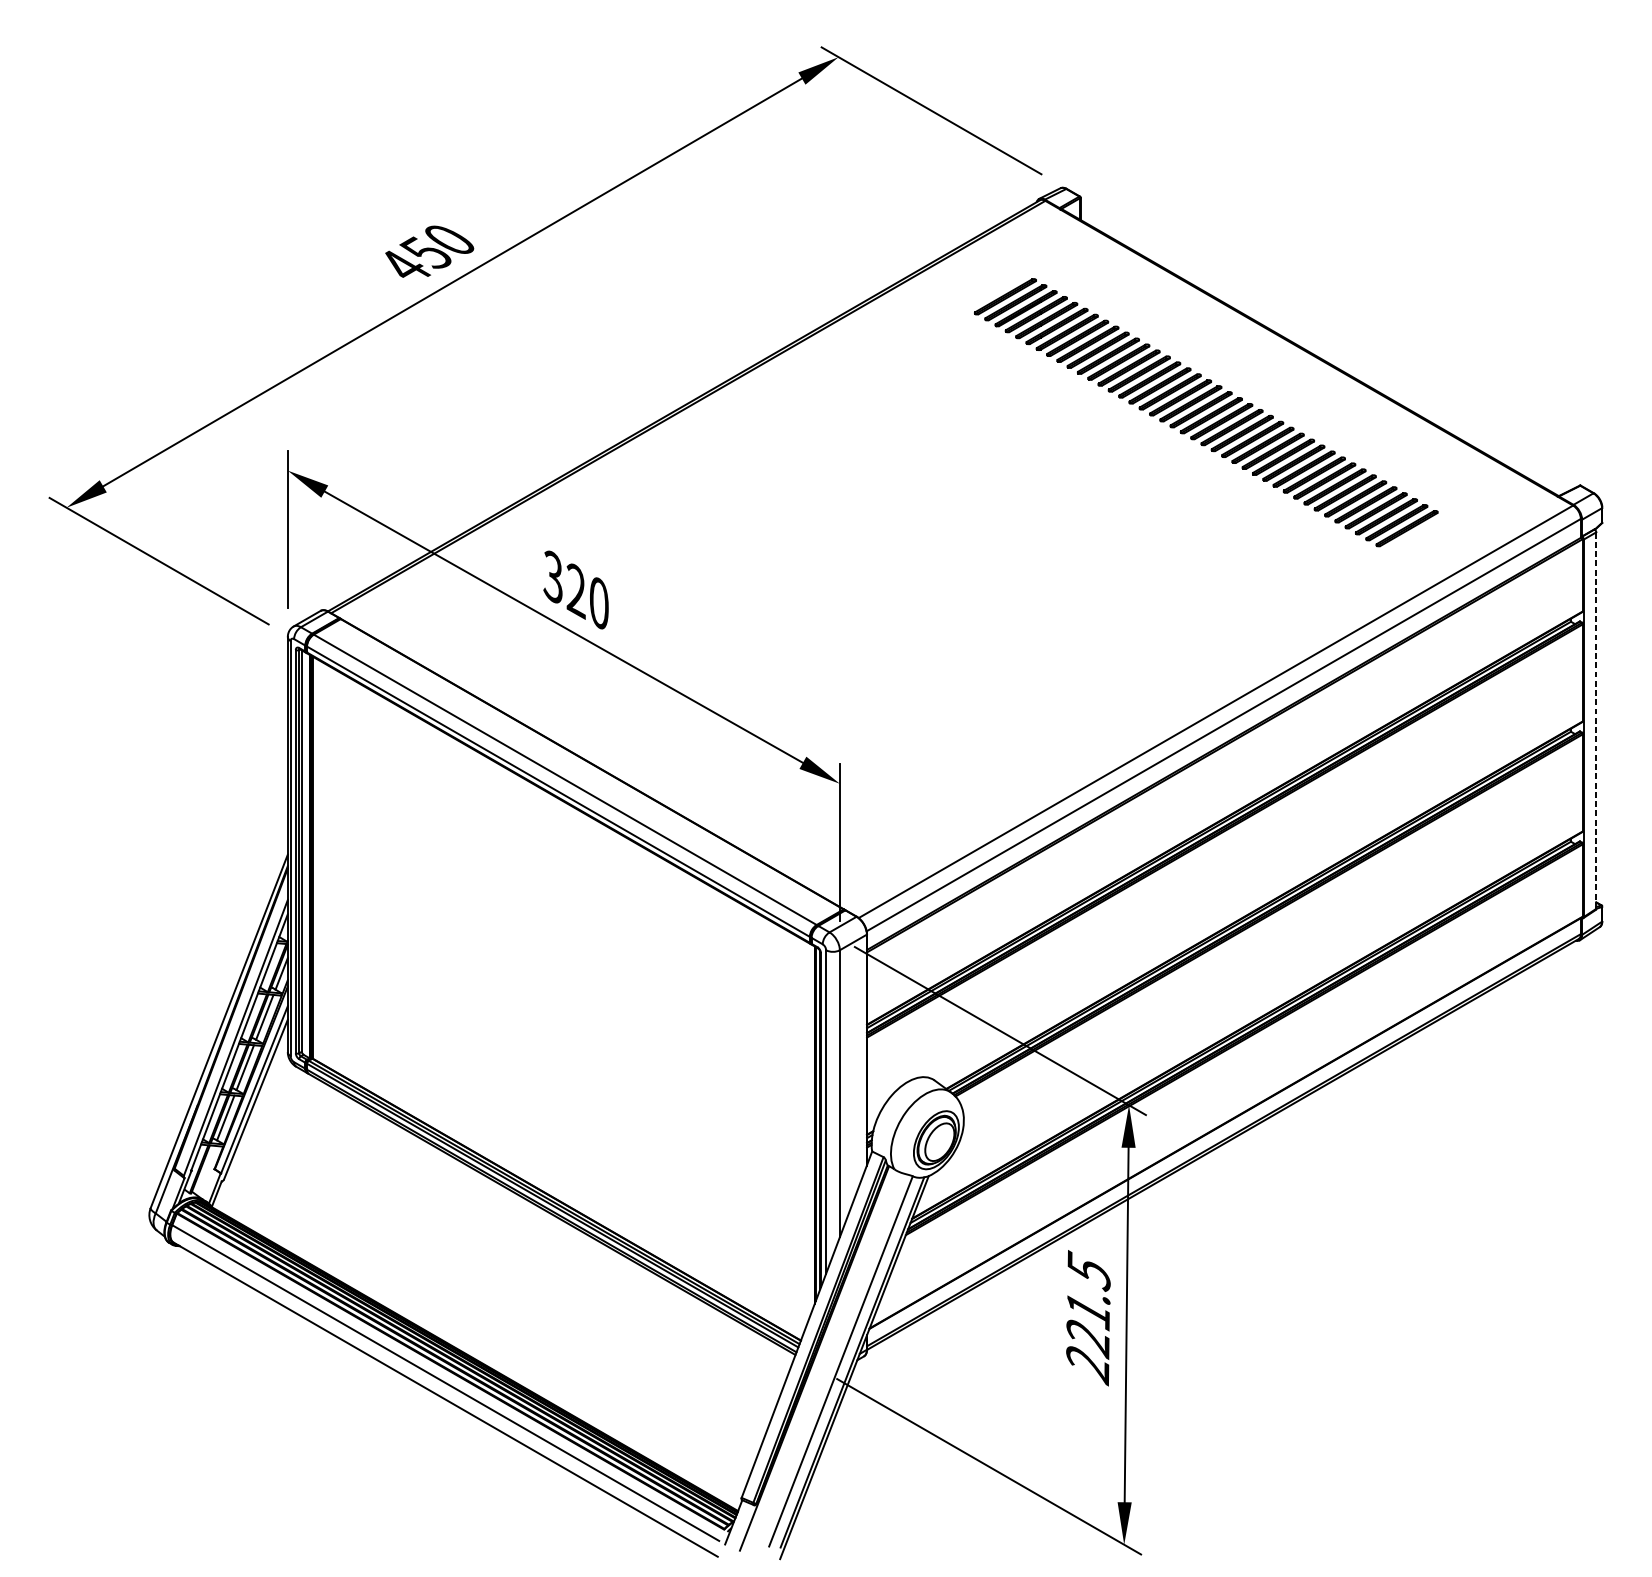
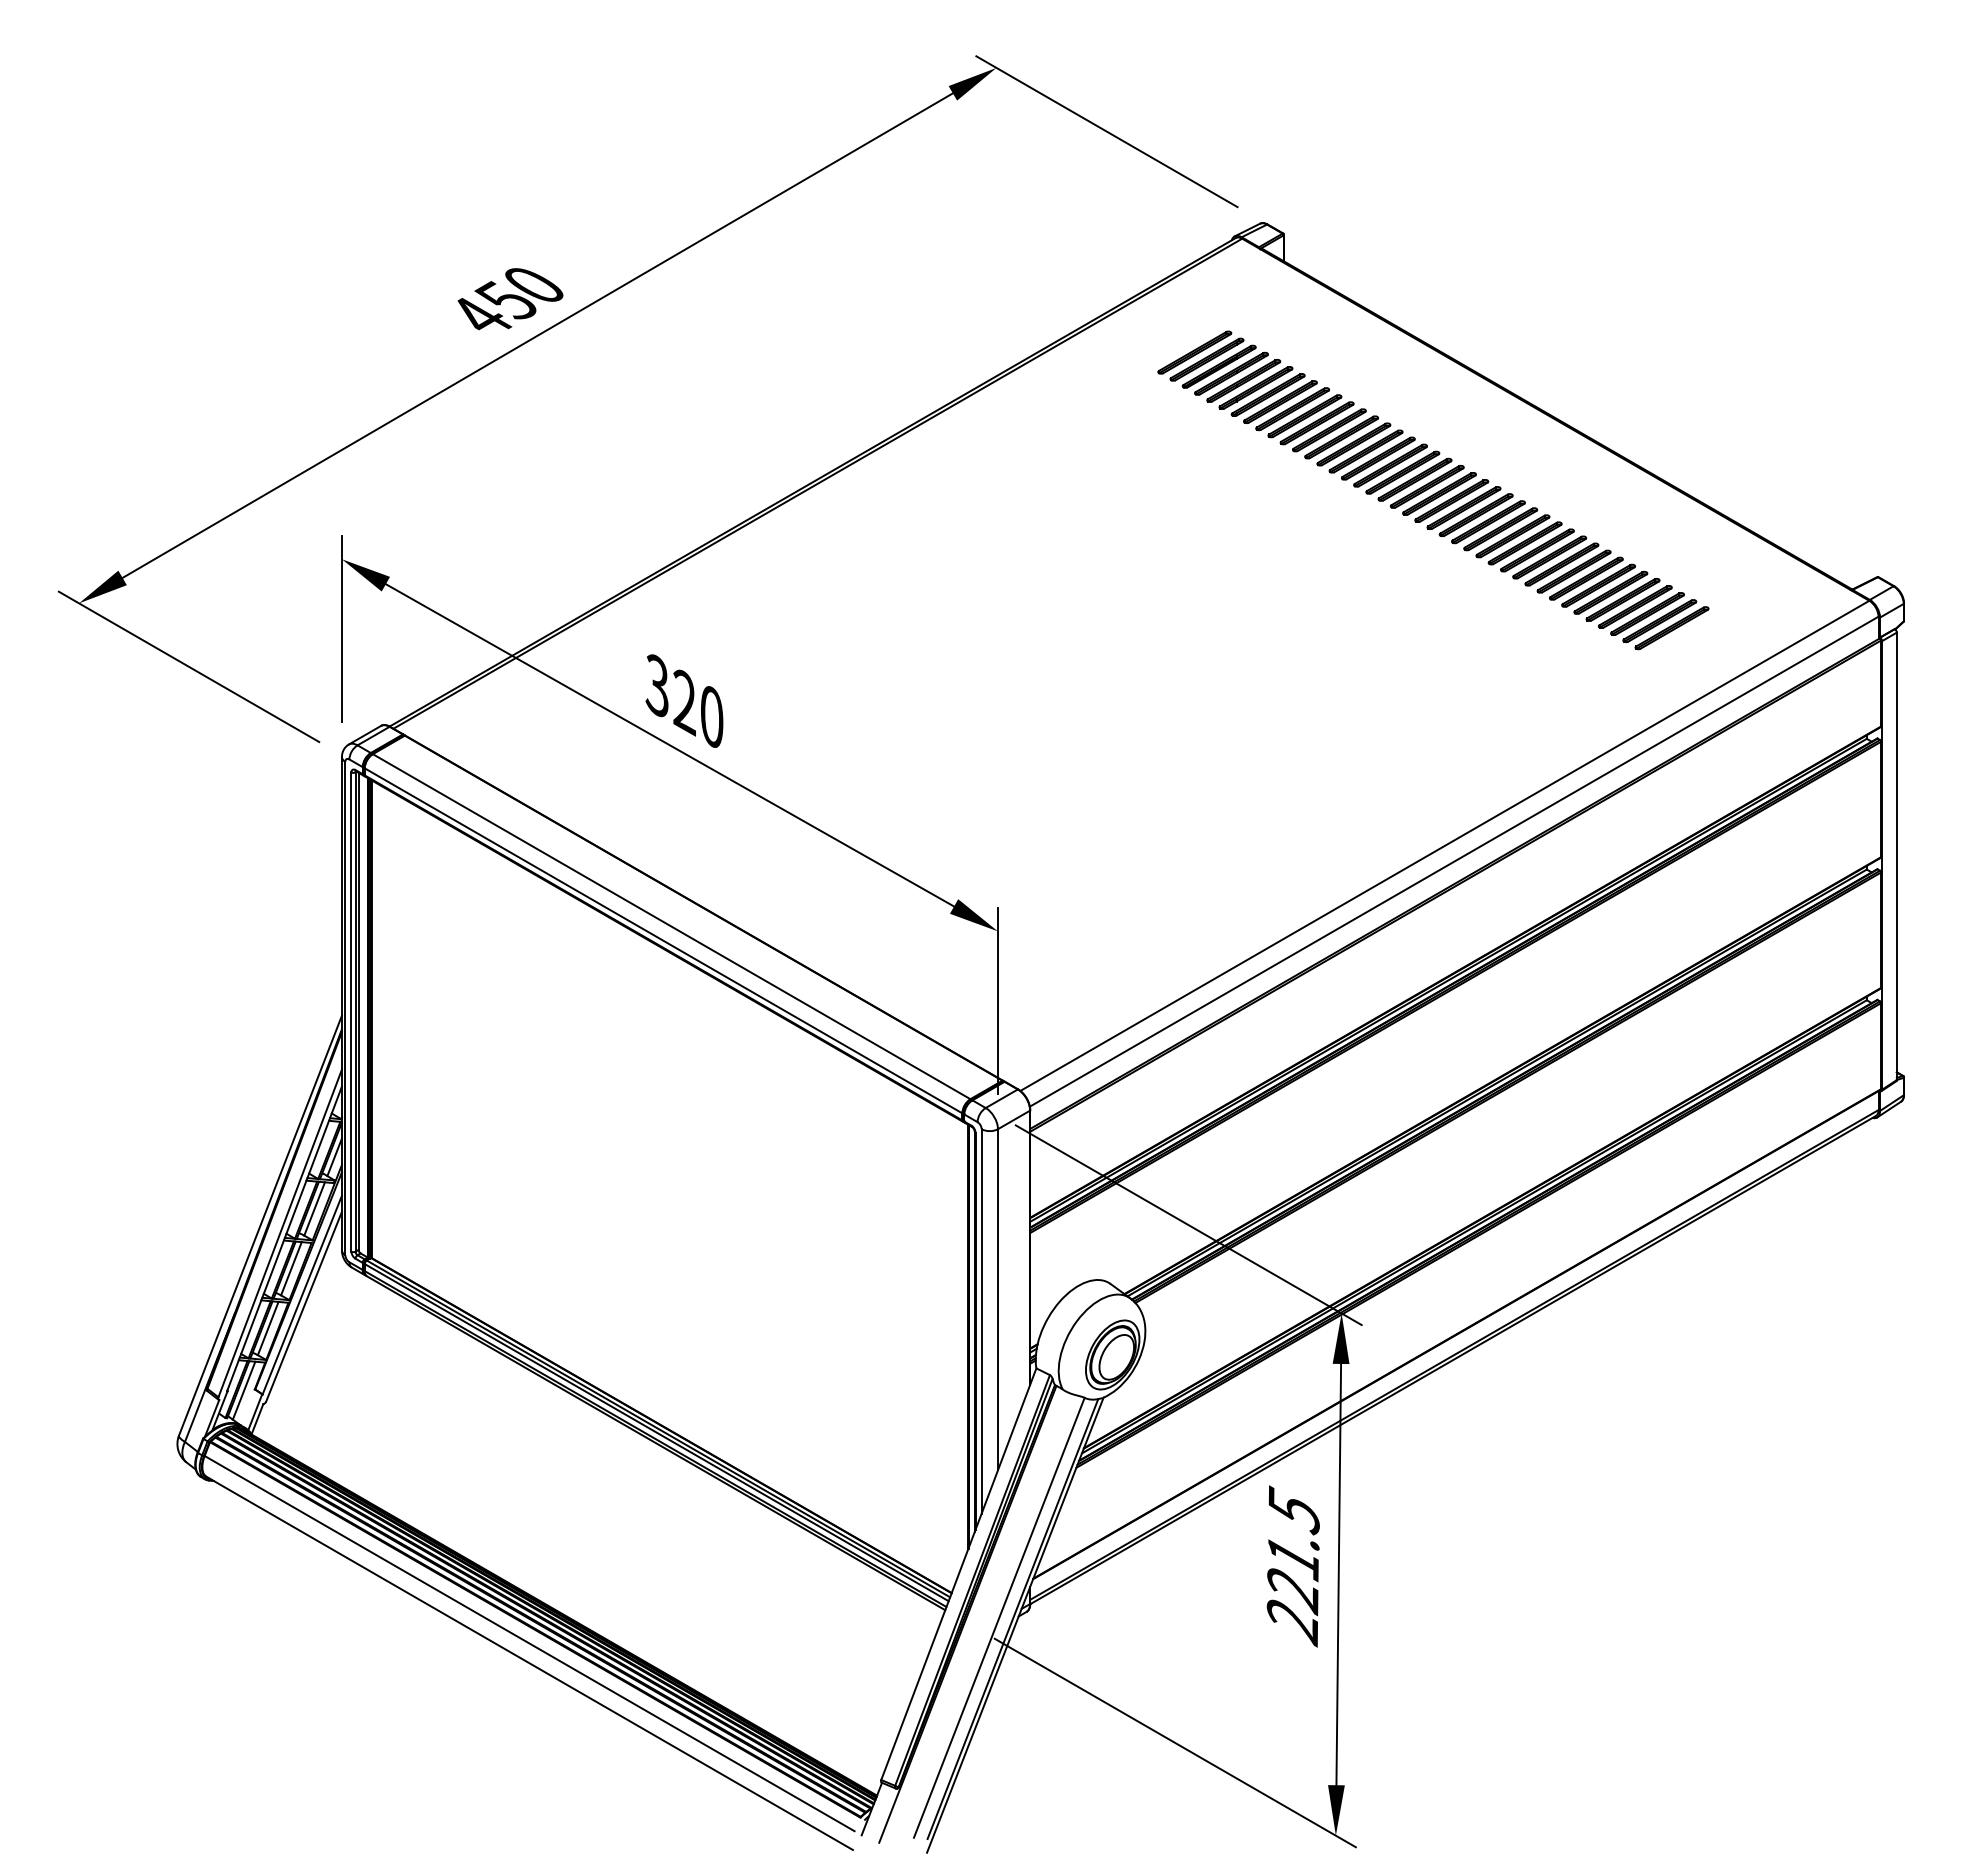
line: (1595, 720) -> (1896, 856), dashed -> solid
line: (204, 1170) -> (243, 1390), added

